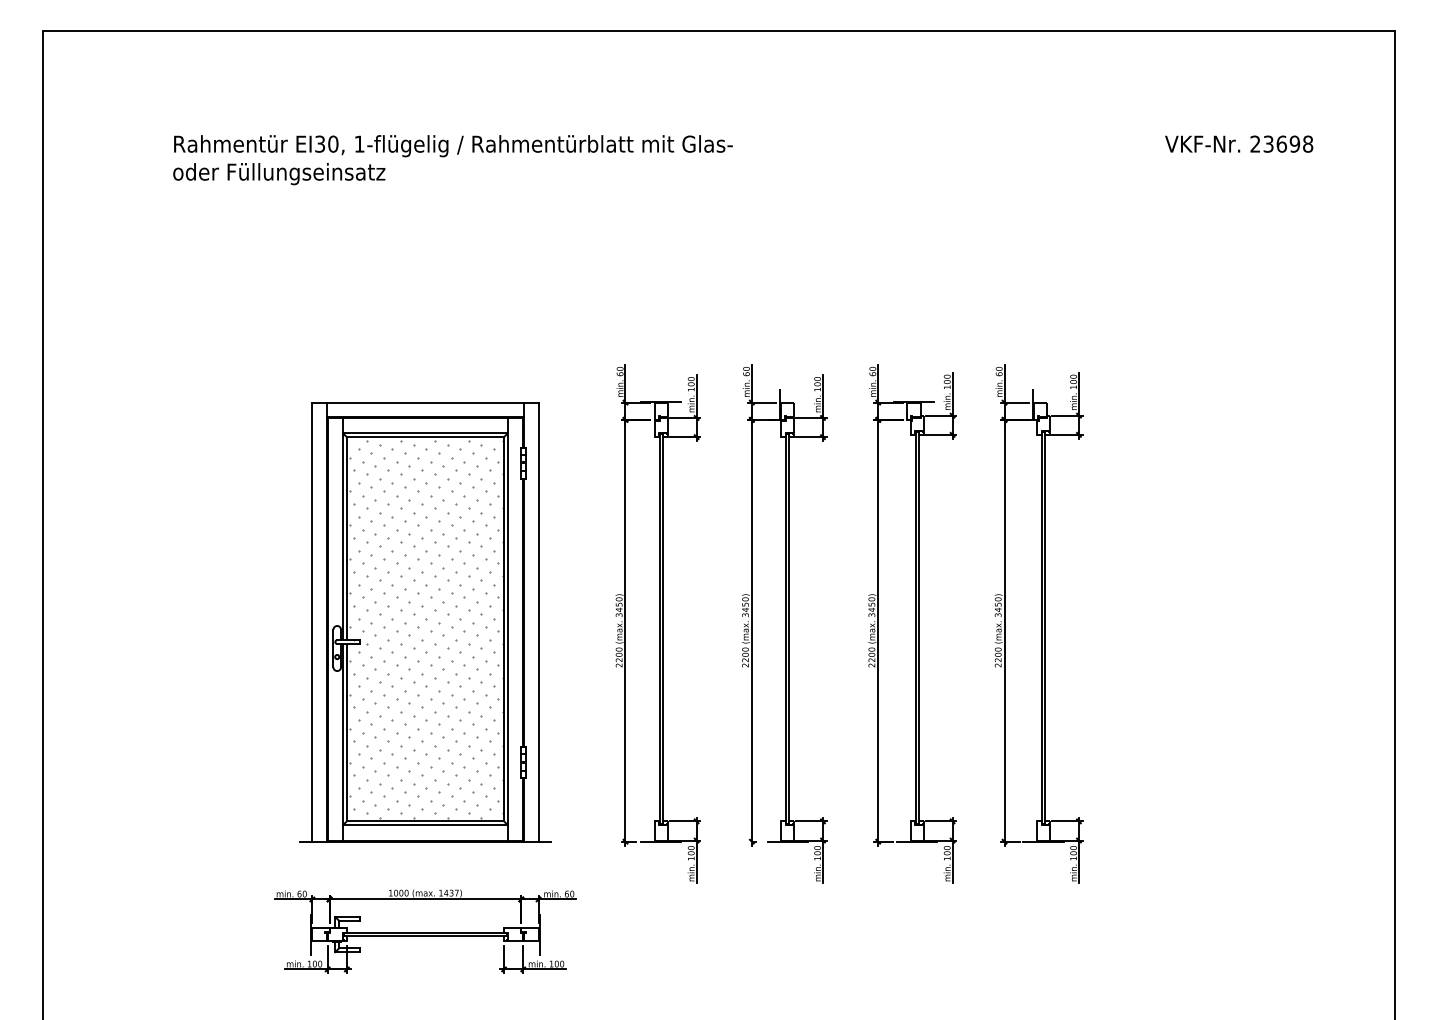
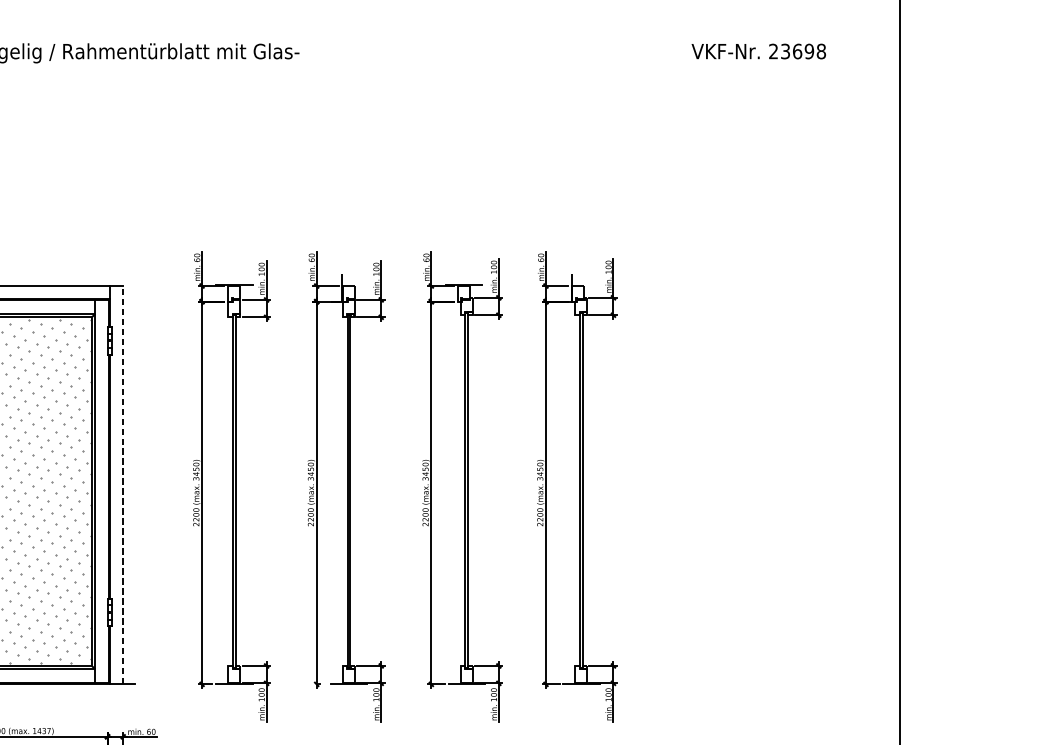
line: (538, 622) -> (123, 485), solid -> dashed

